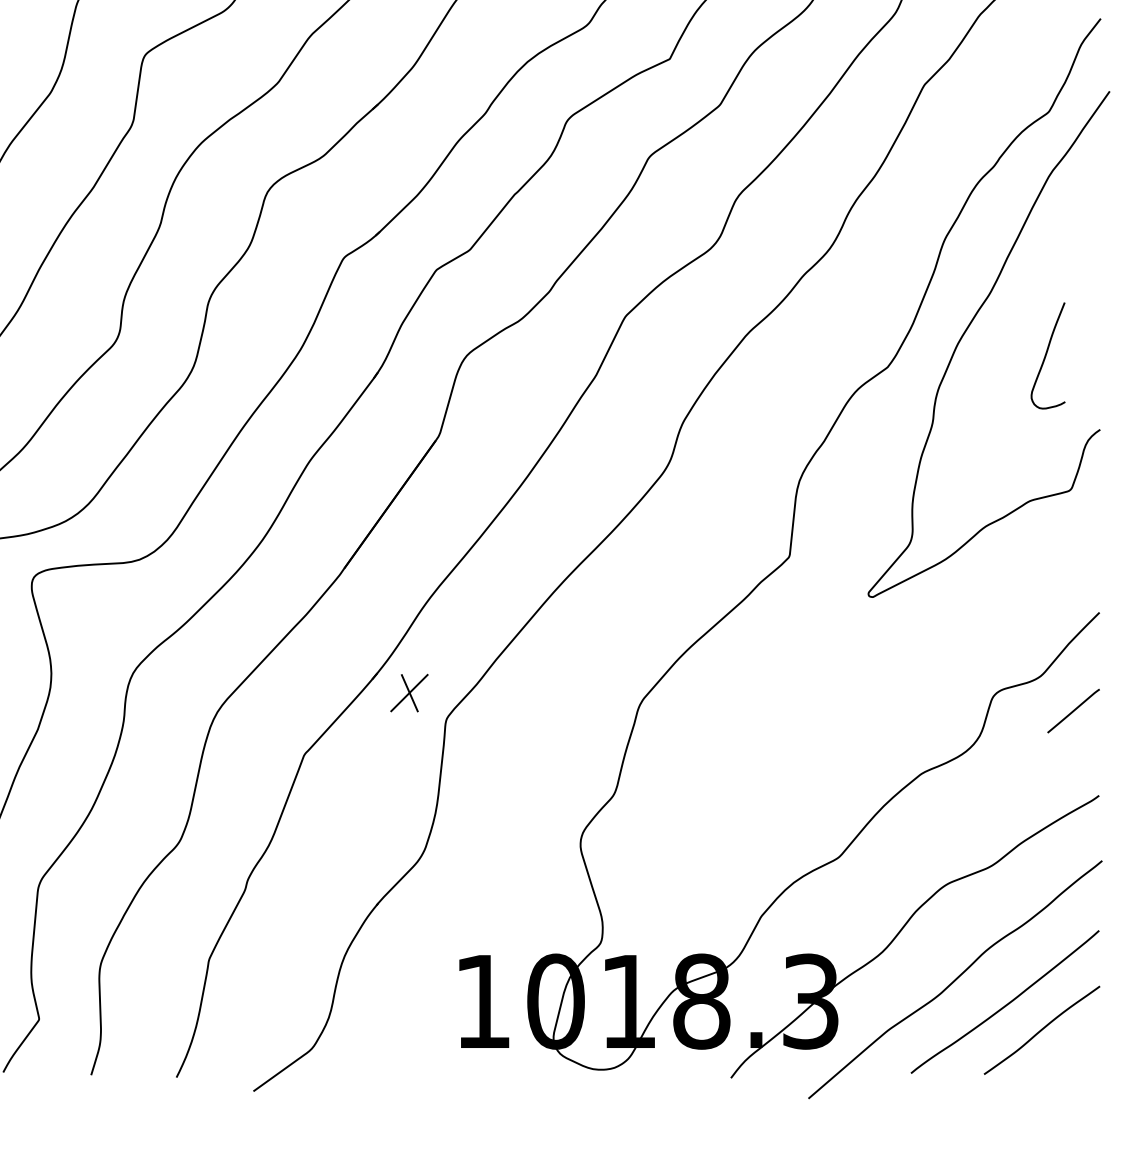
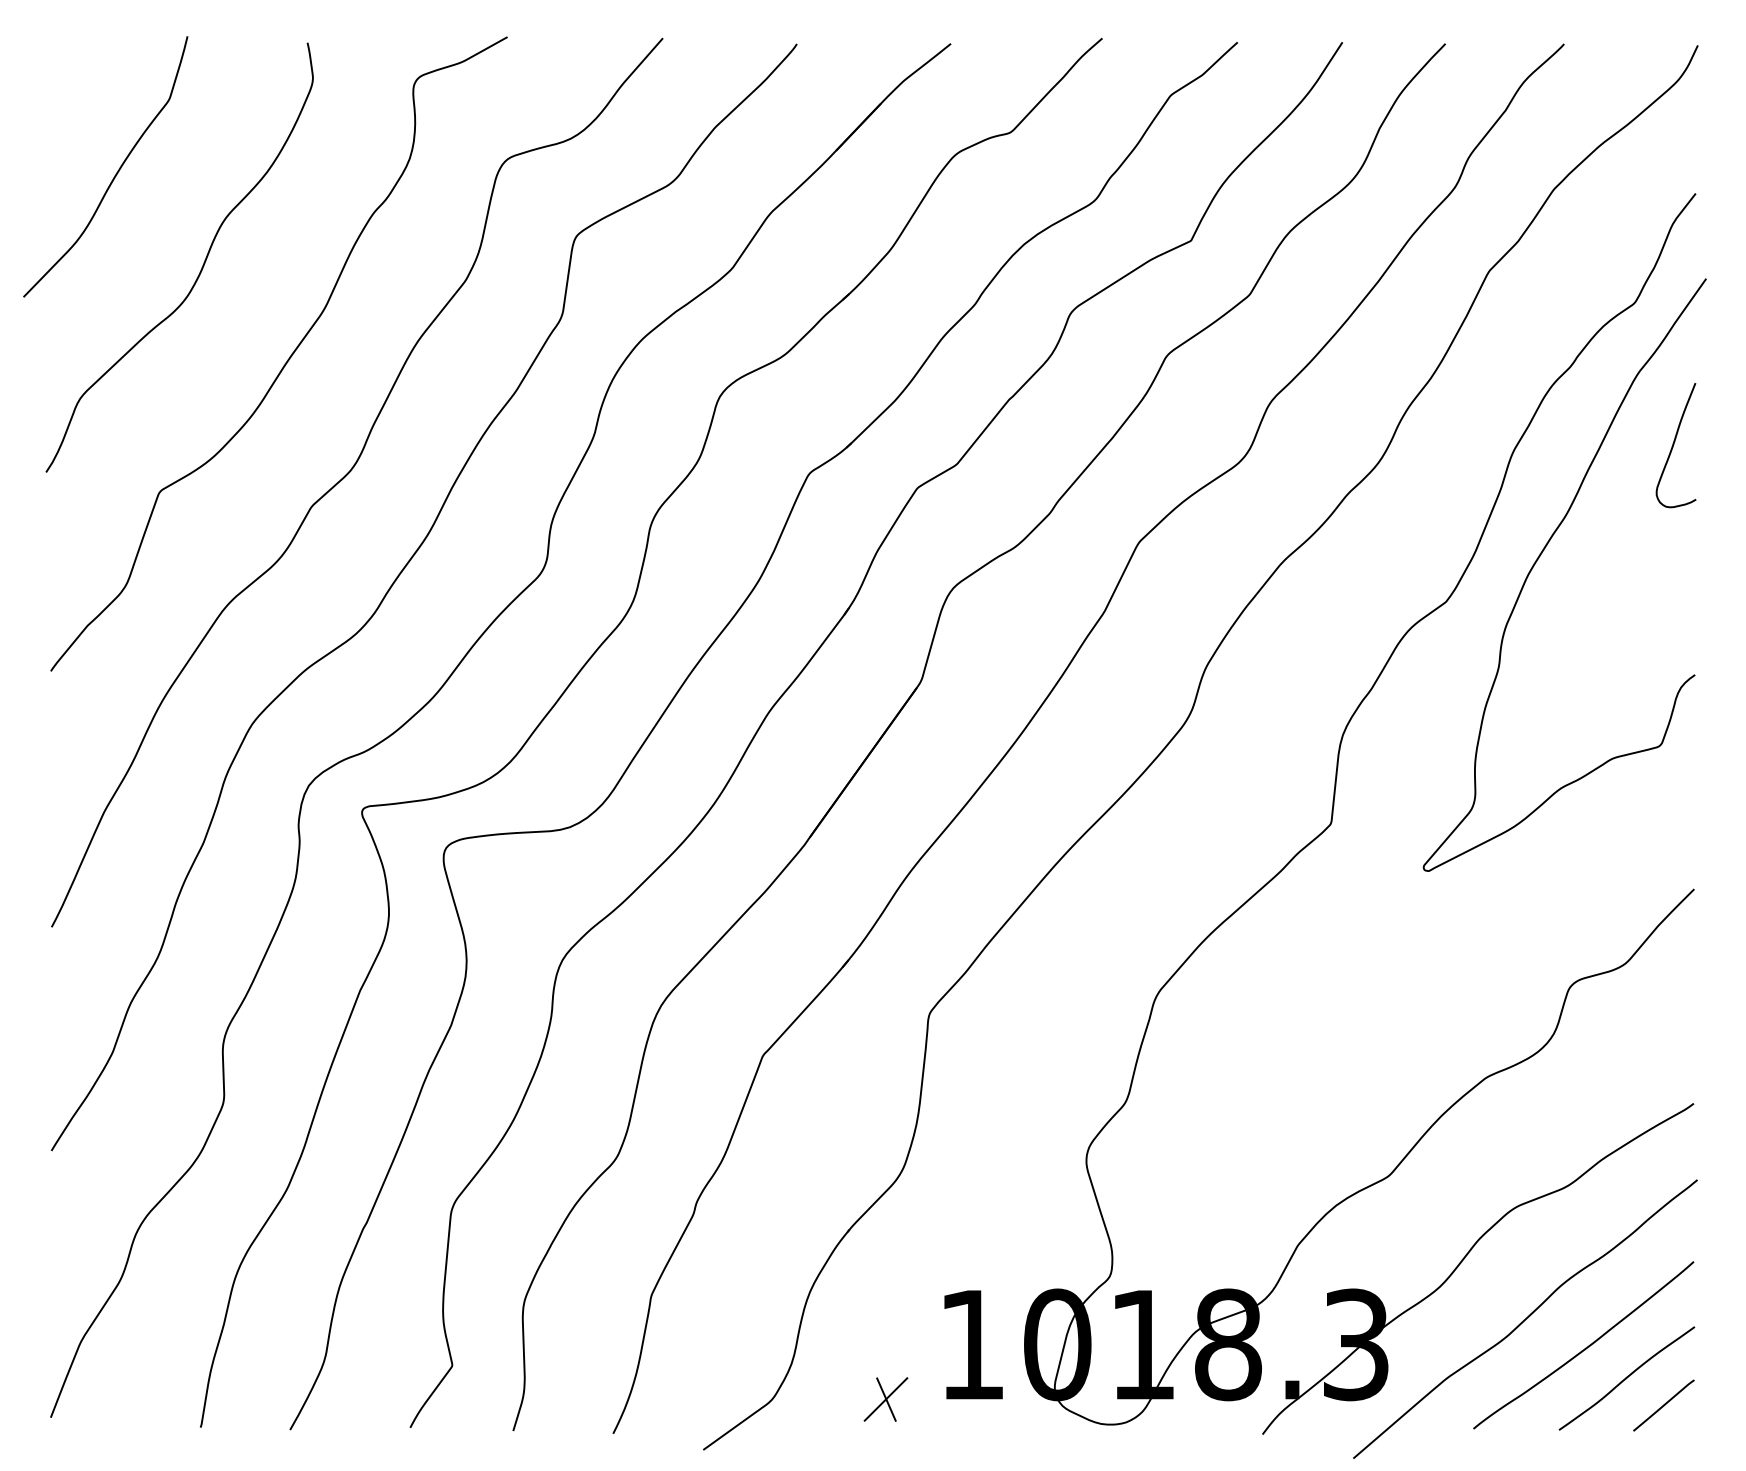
curve: (1046, 355) -> (1674, 444), moved
part: (409, 693) -> (885, 1399), moved
line: (1073, 711) -> (1663, 1405), moved

